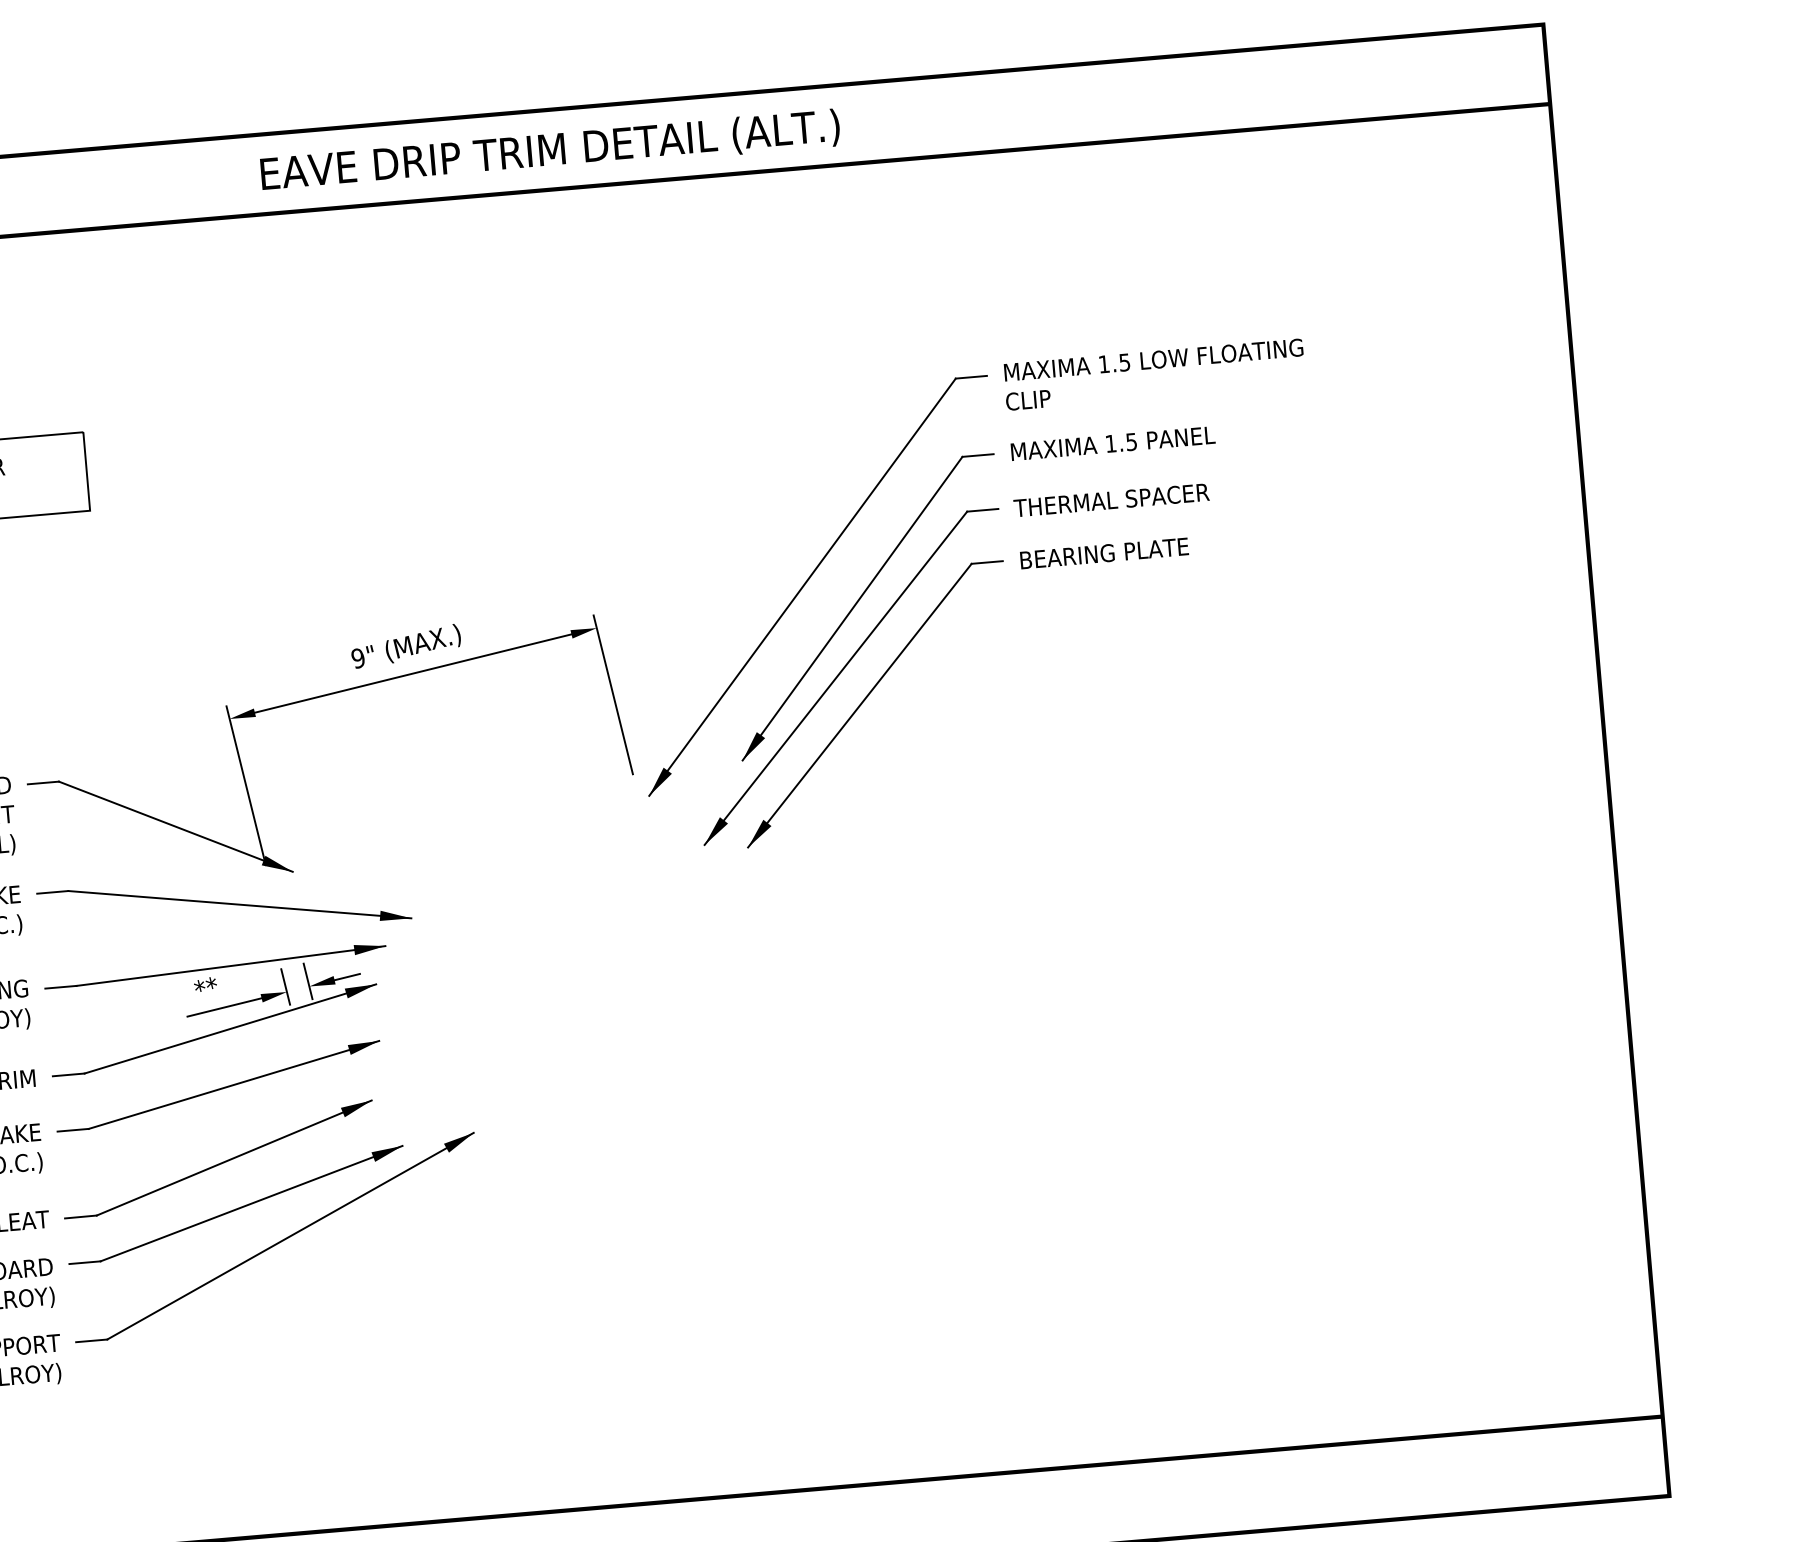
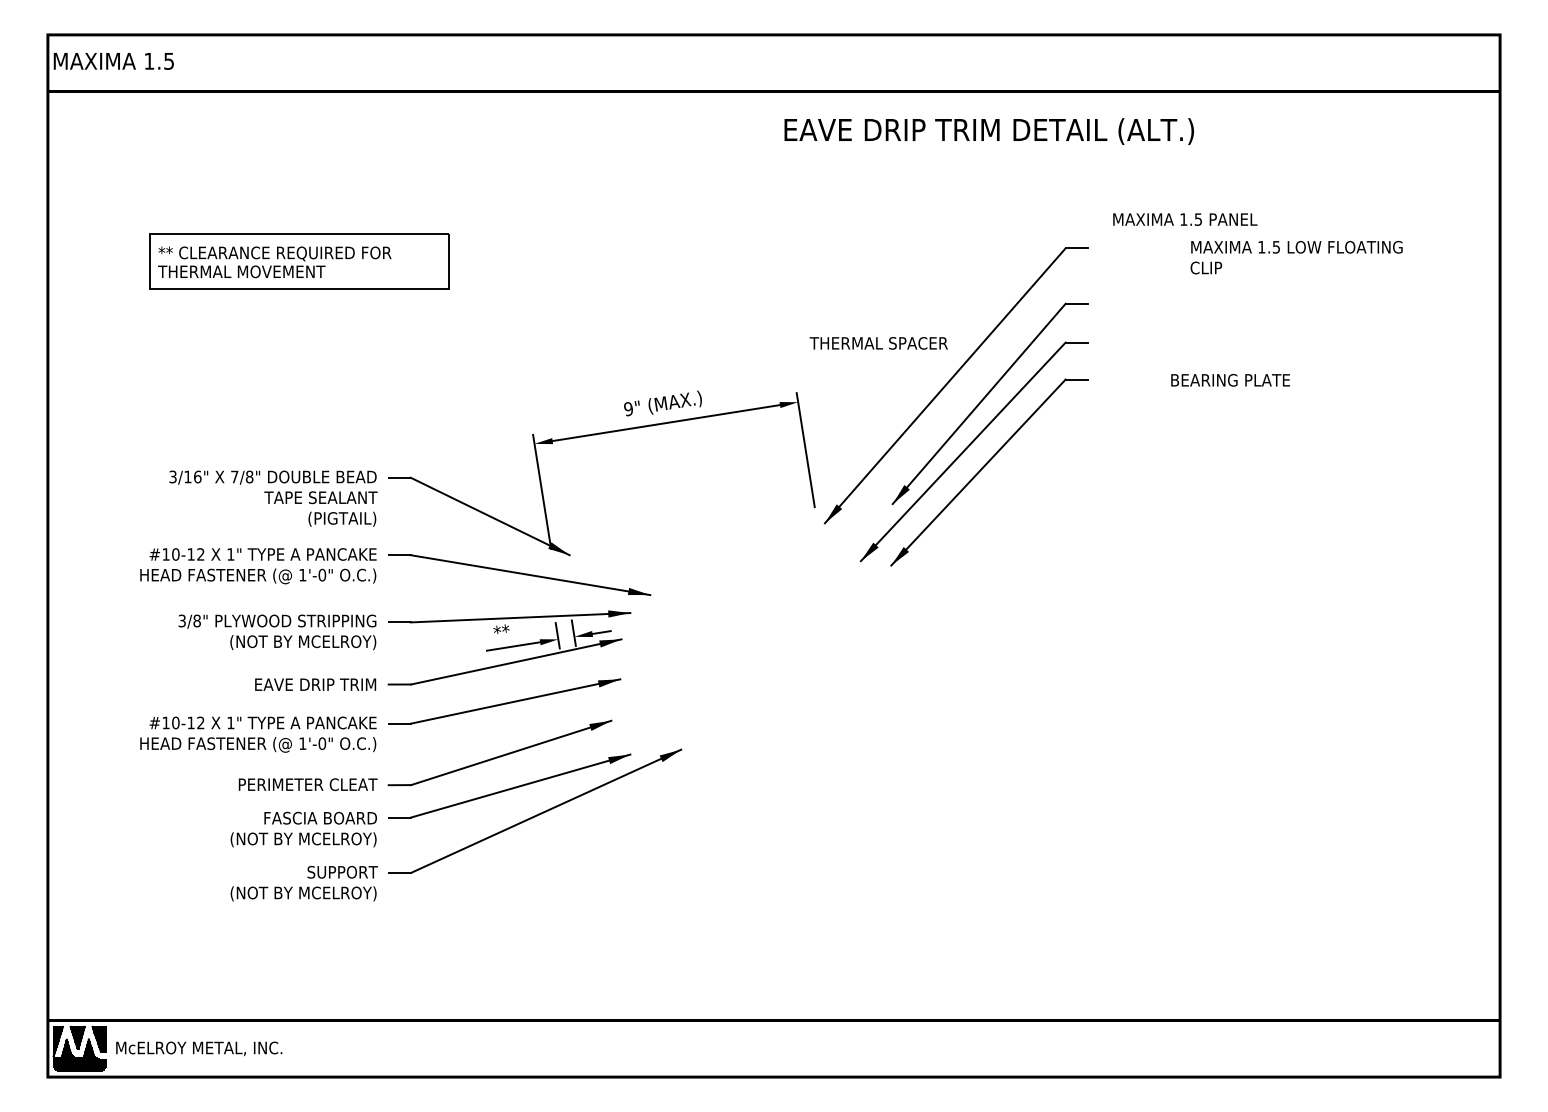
text: (549, 151) -> (988, 131), moved
text: (1154, 374) -> (1296, 257), moved
text: (1113, 443) -> (1185, 219), moved
text: (1111, 500) -> (878, 343), moved
text: (1104, 553) -> (1230, 380), moved

